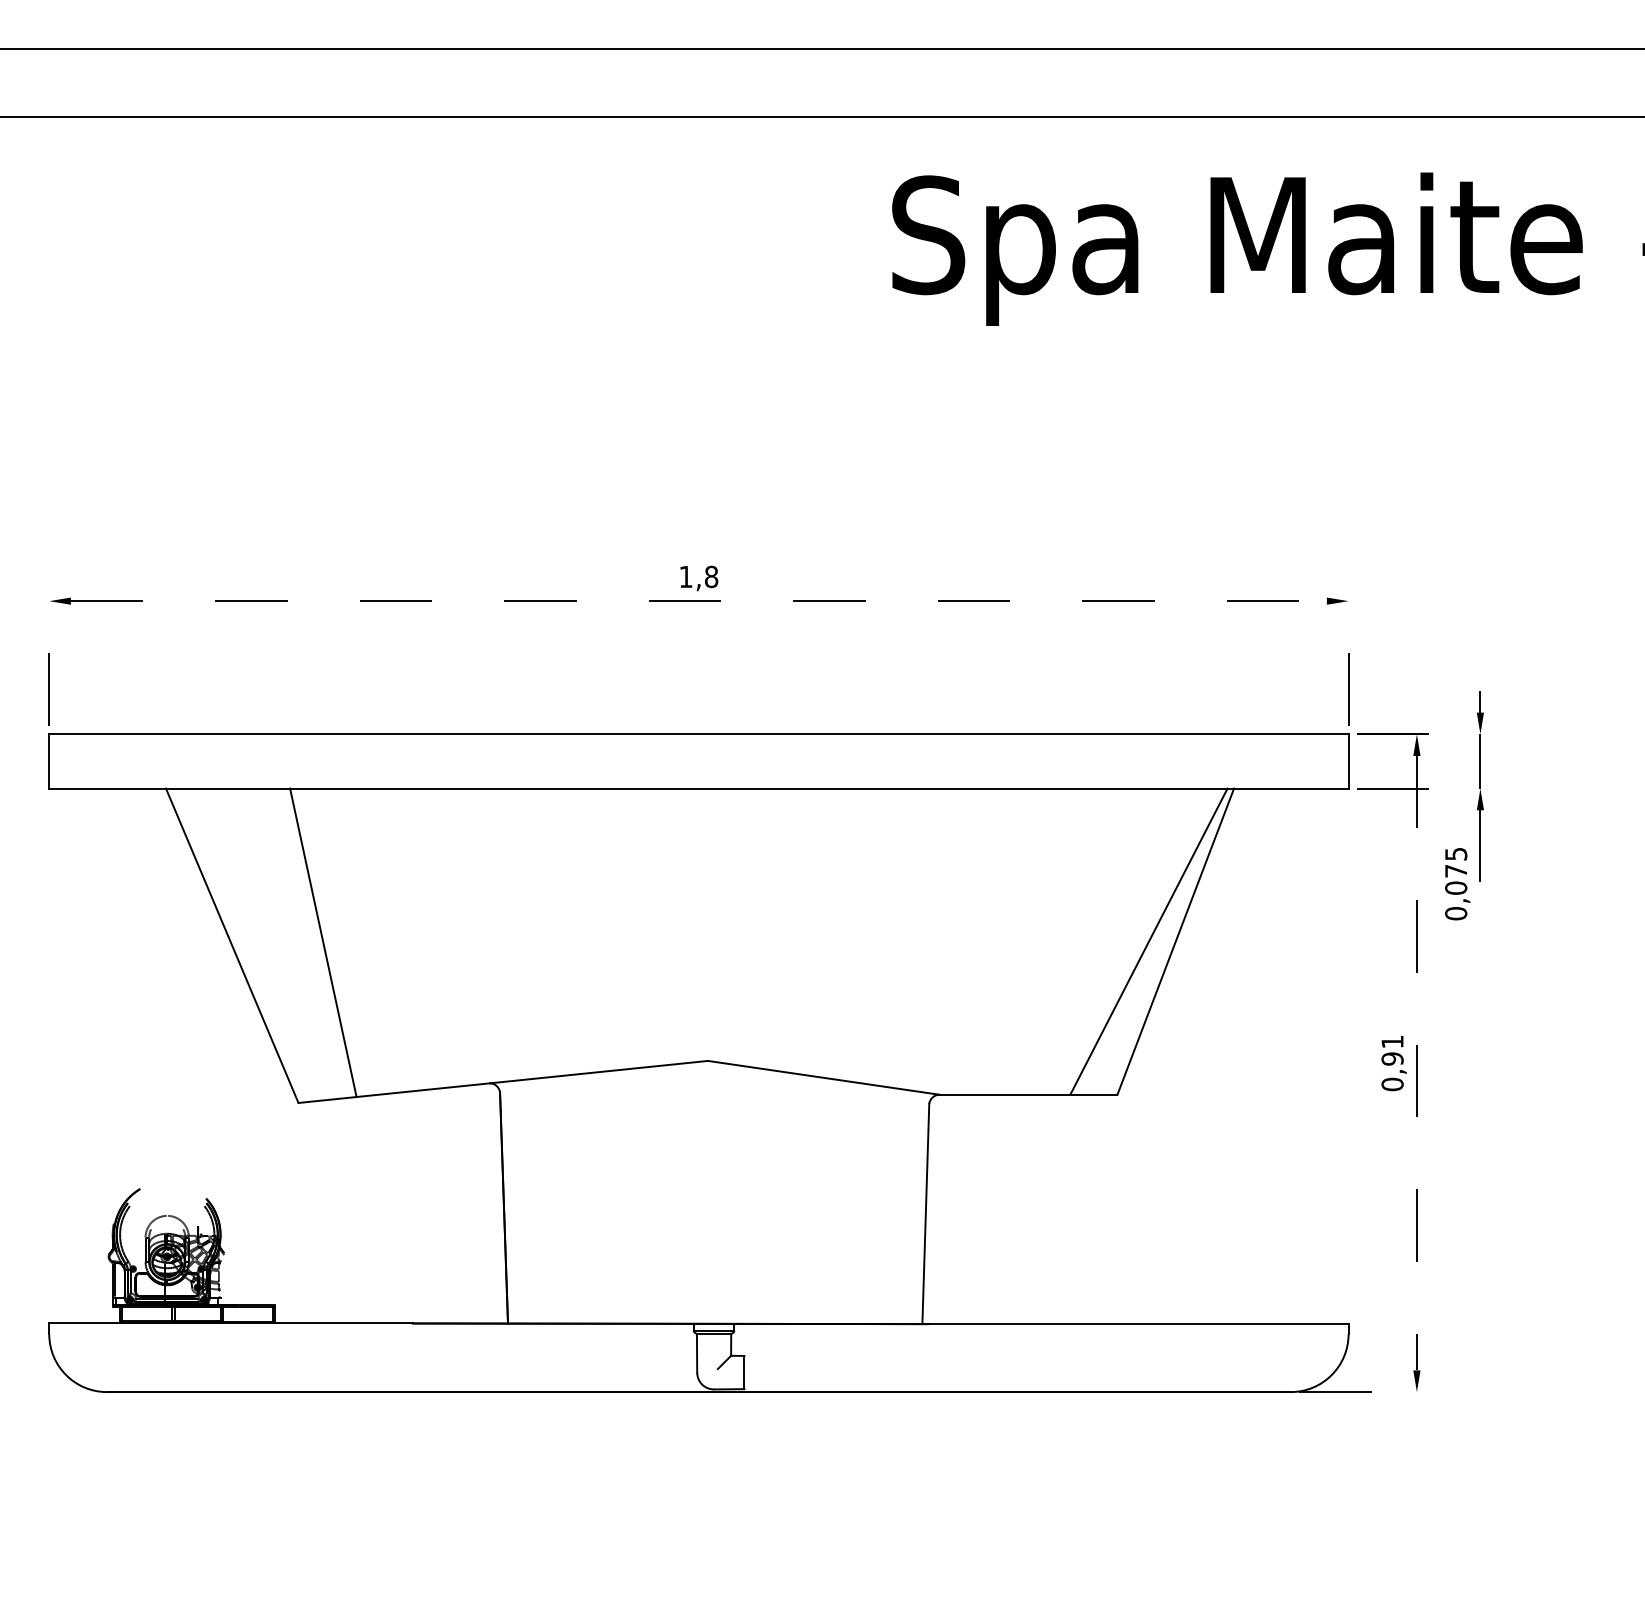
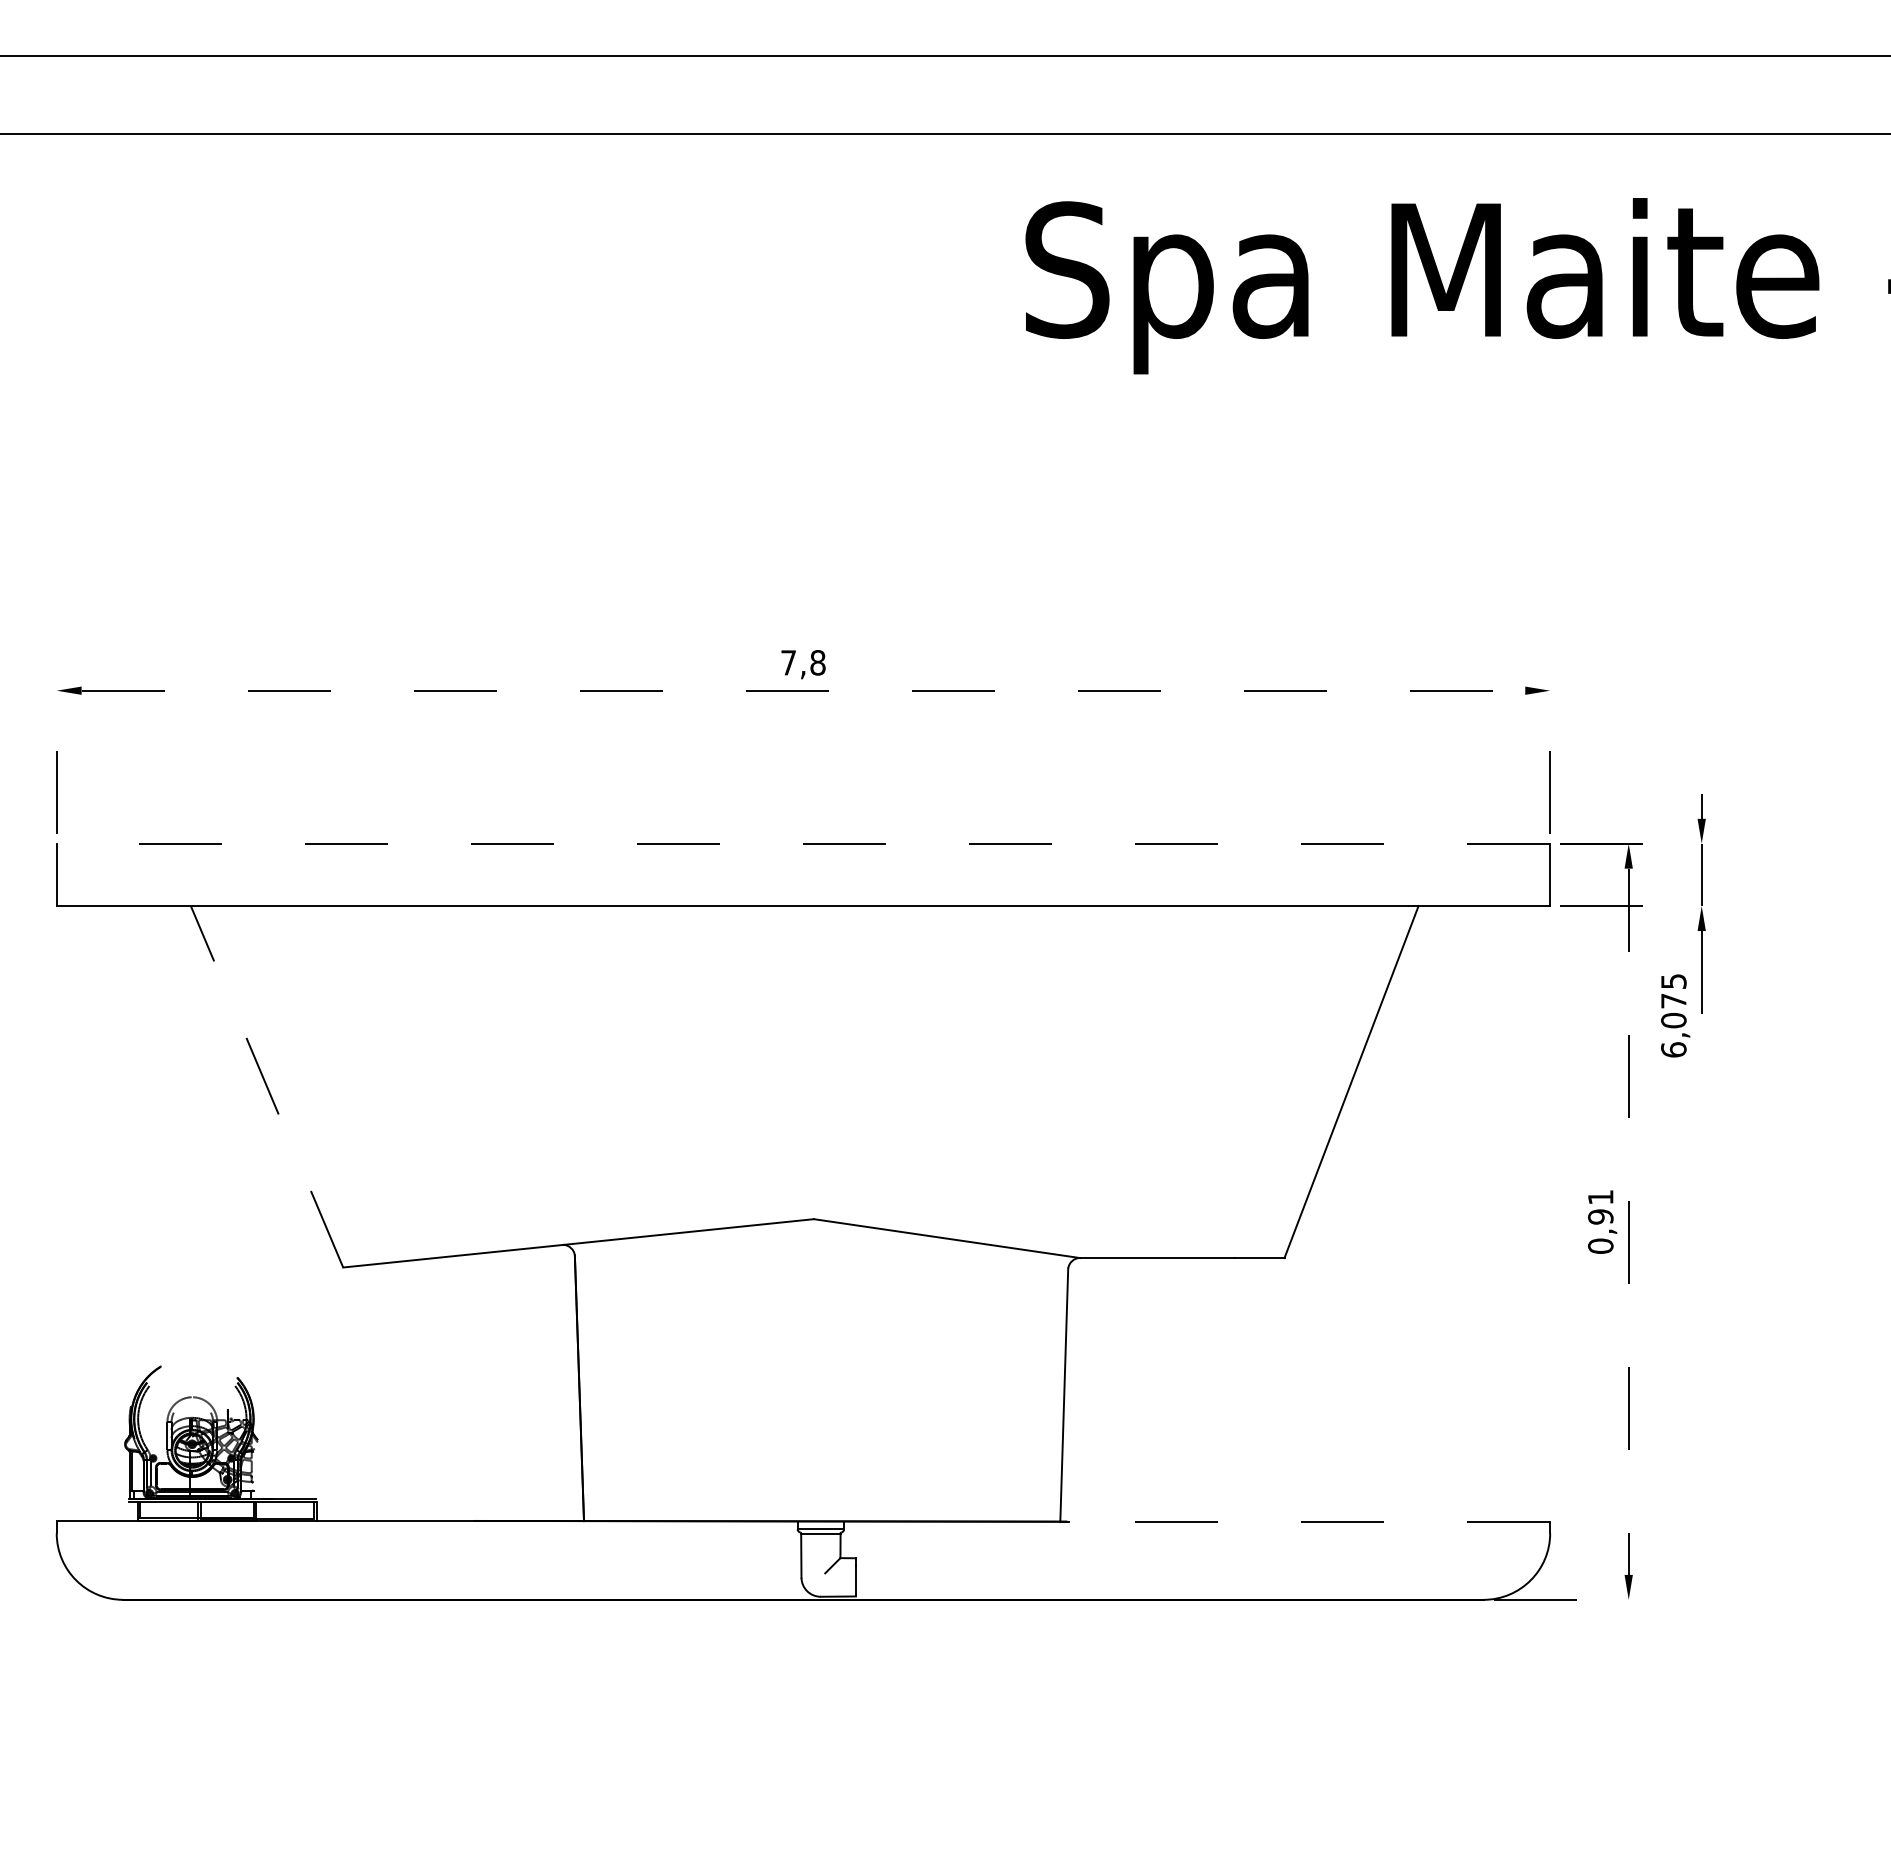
text: (685, 576) -> (788, 662), 1,8 -> 7,8
line: (698, 734) -> (803, 843), solid -> dashed
text: (1455, 913) -> (1673, 1049), 0,075 -> 6,075
line: (323, 942) -> (371, 1083), removed
line: (1148, 942) -> (1320, 1082), removed
line: (231, 945) -> (266, 1086), solid -> dashed
line: (1138, 1323) -> (1308, 1521), solid -> dashed

